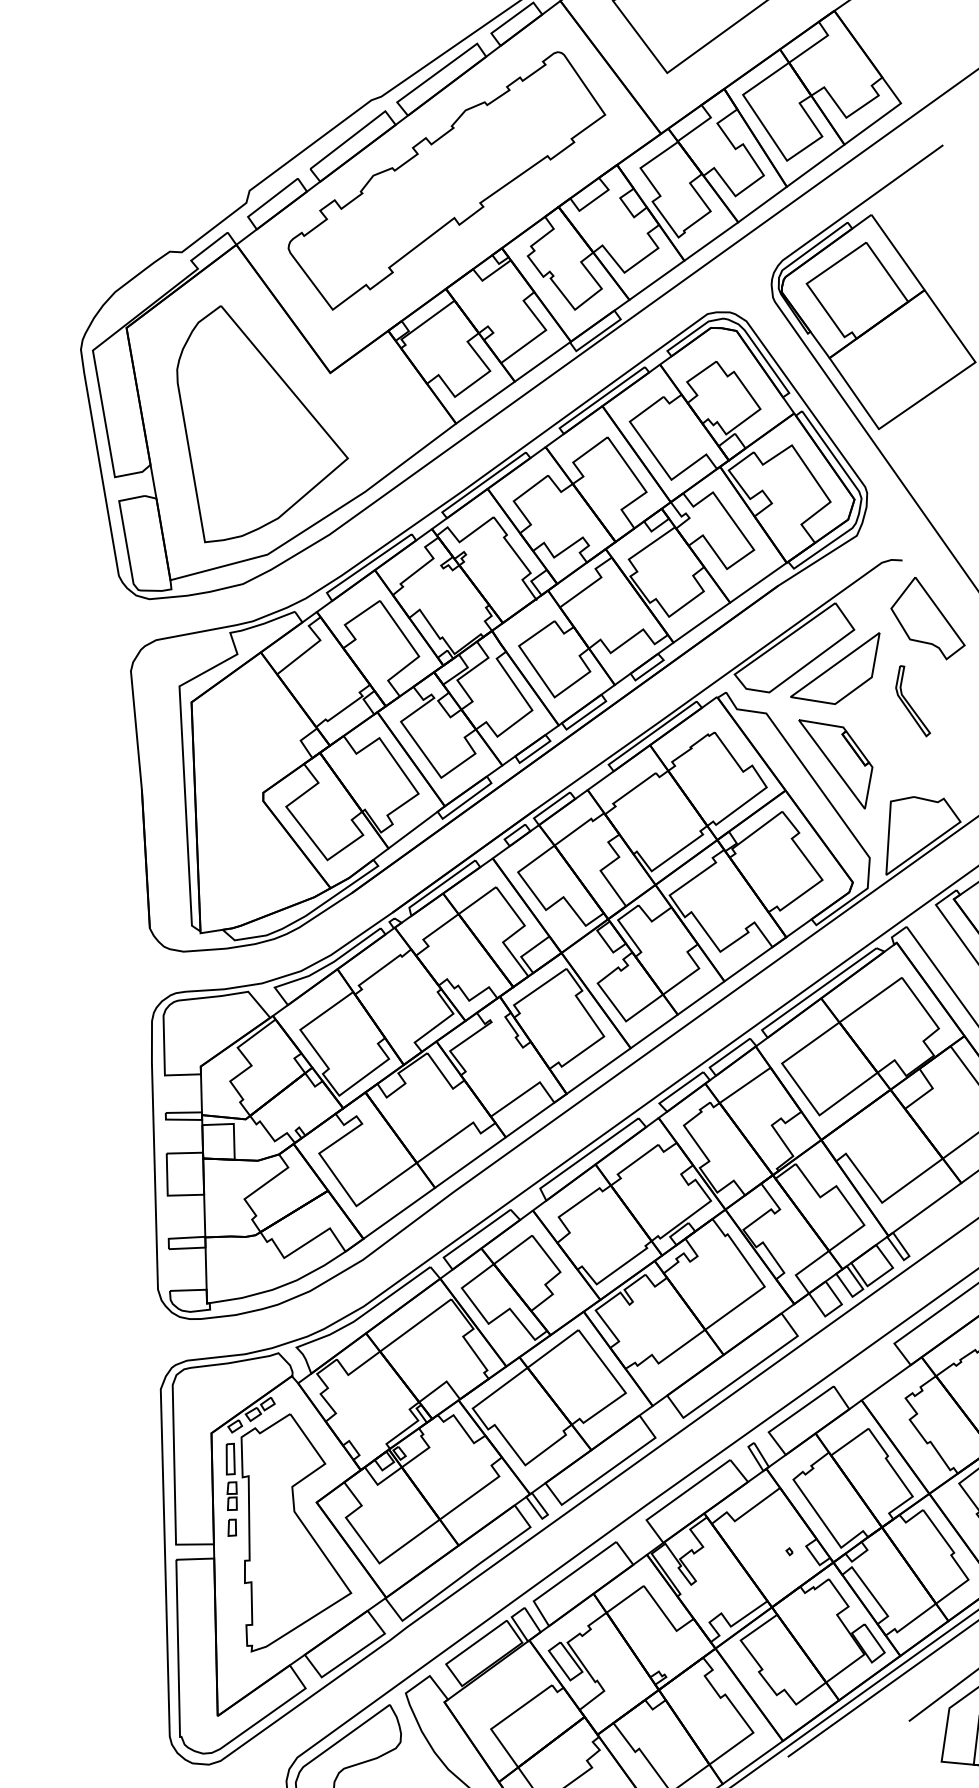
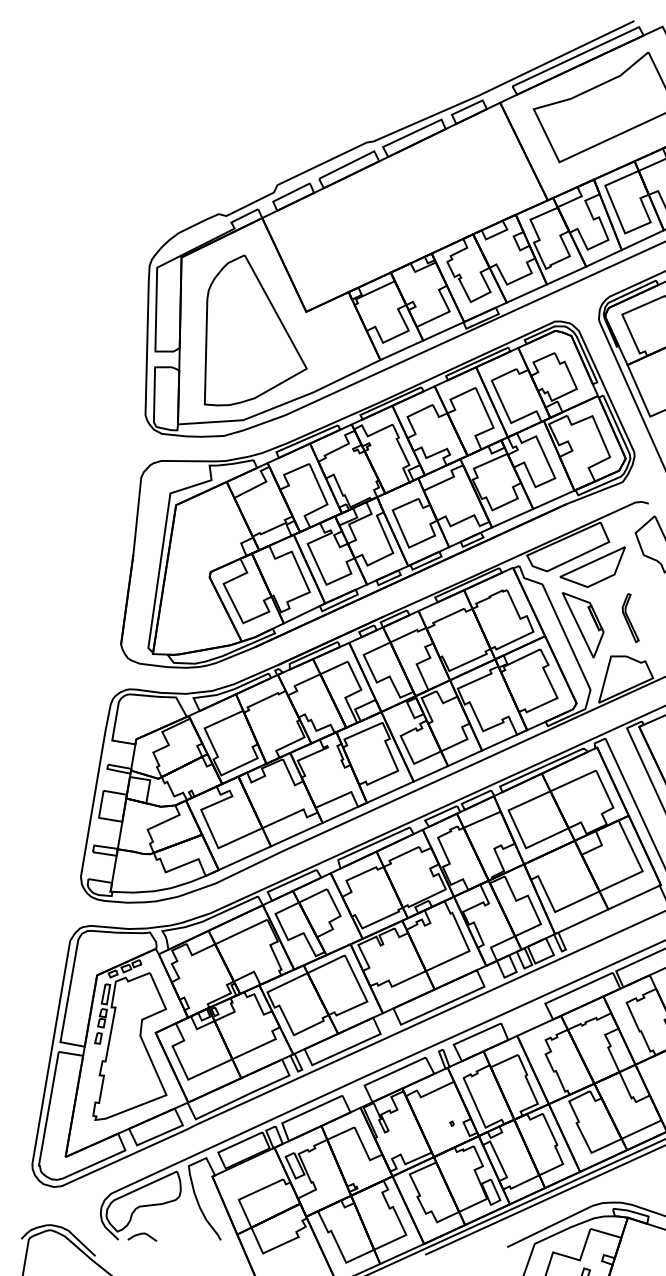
part: (446, 180) -> (404, 203), removed
part: (911, 702) -> (630, 618), moved

